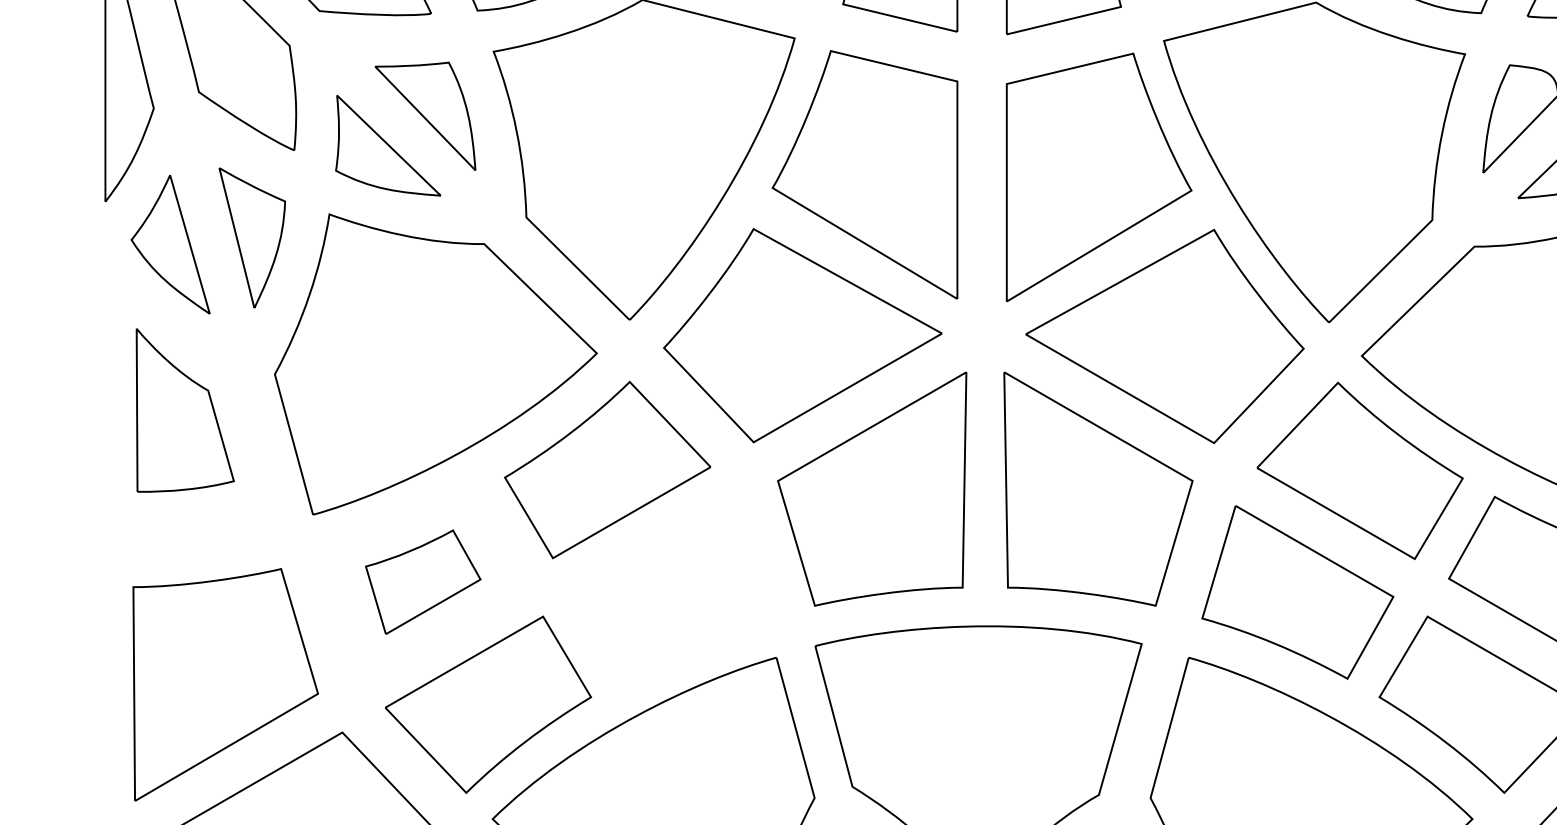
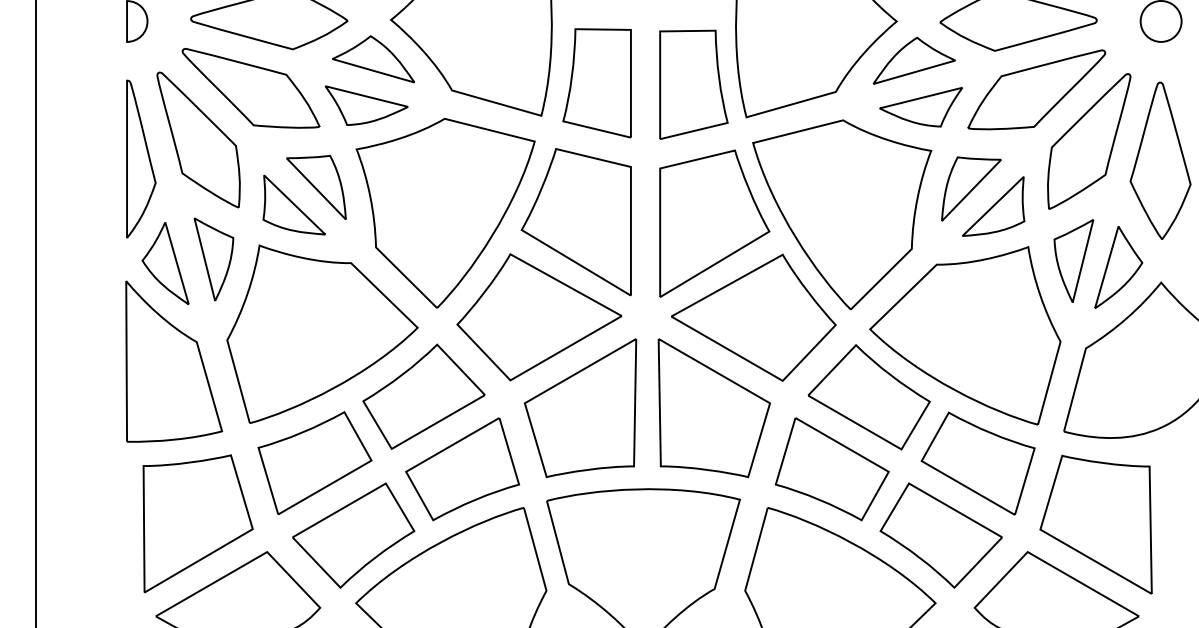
part: (185, 410) -> (174, 361), size x1.67
part: (422, 581) -> (314, 462), size x1.67
part: (672, 592) -> (462, 469), added

